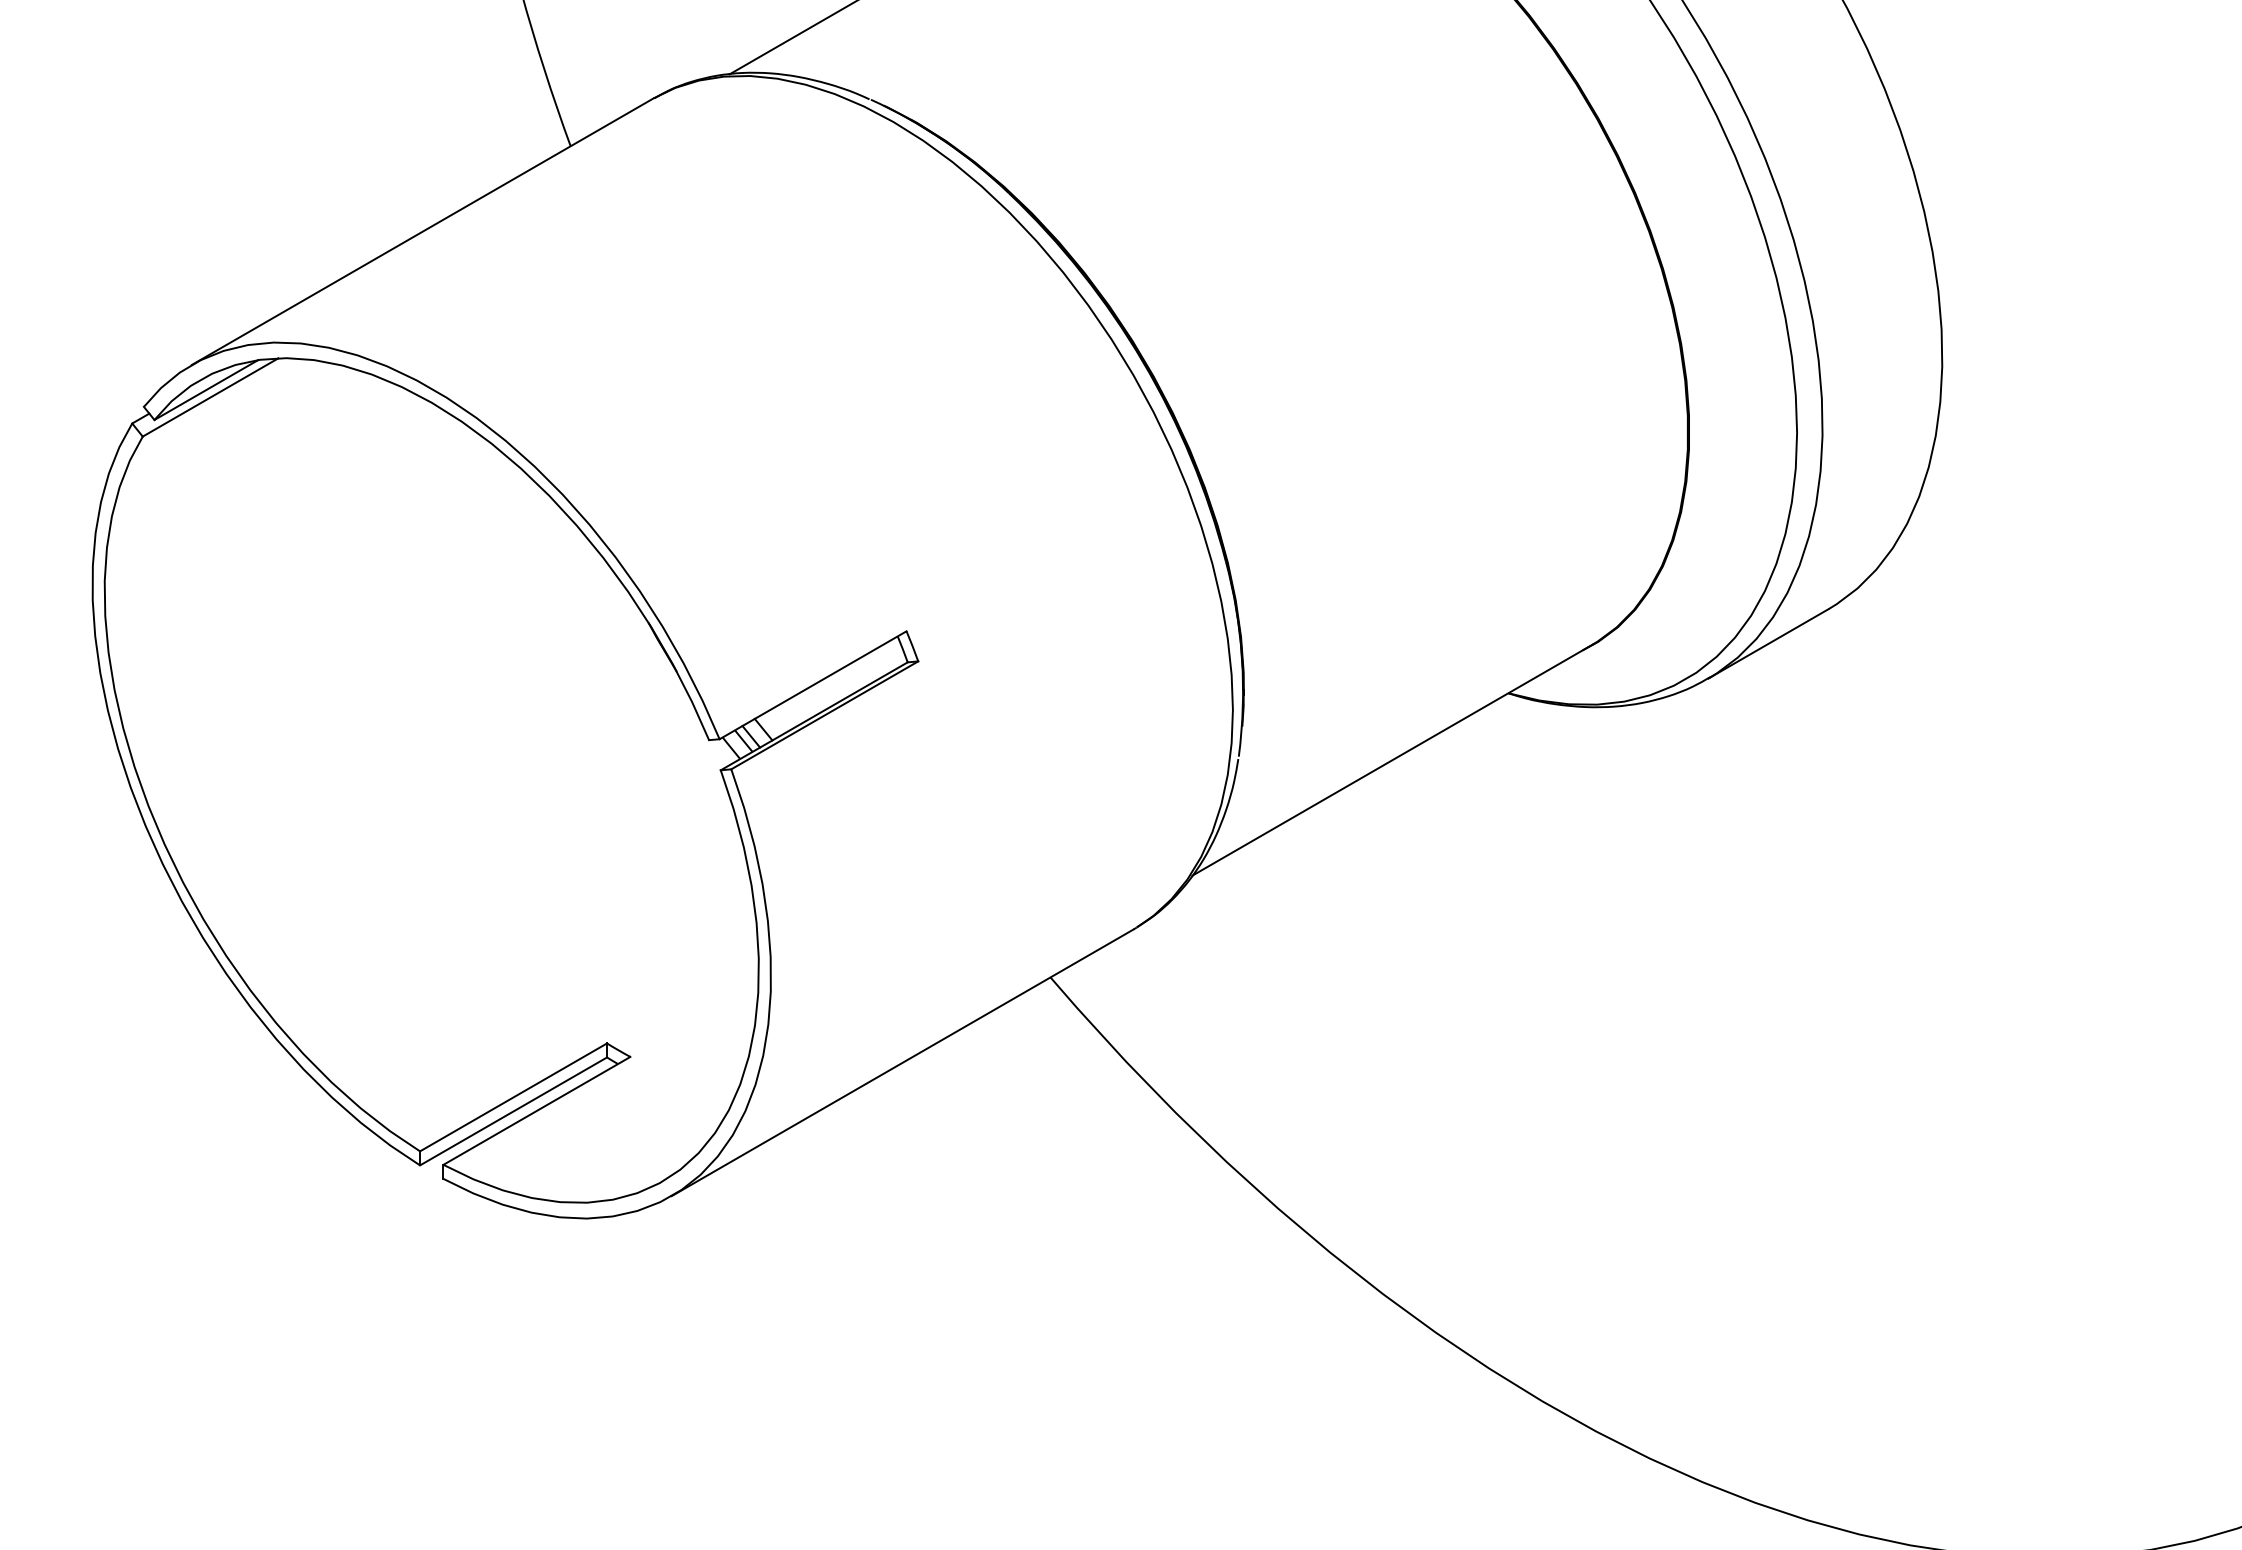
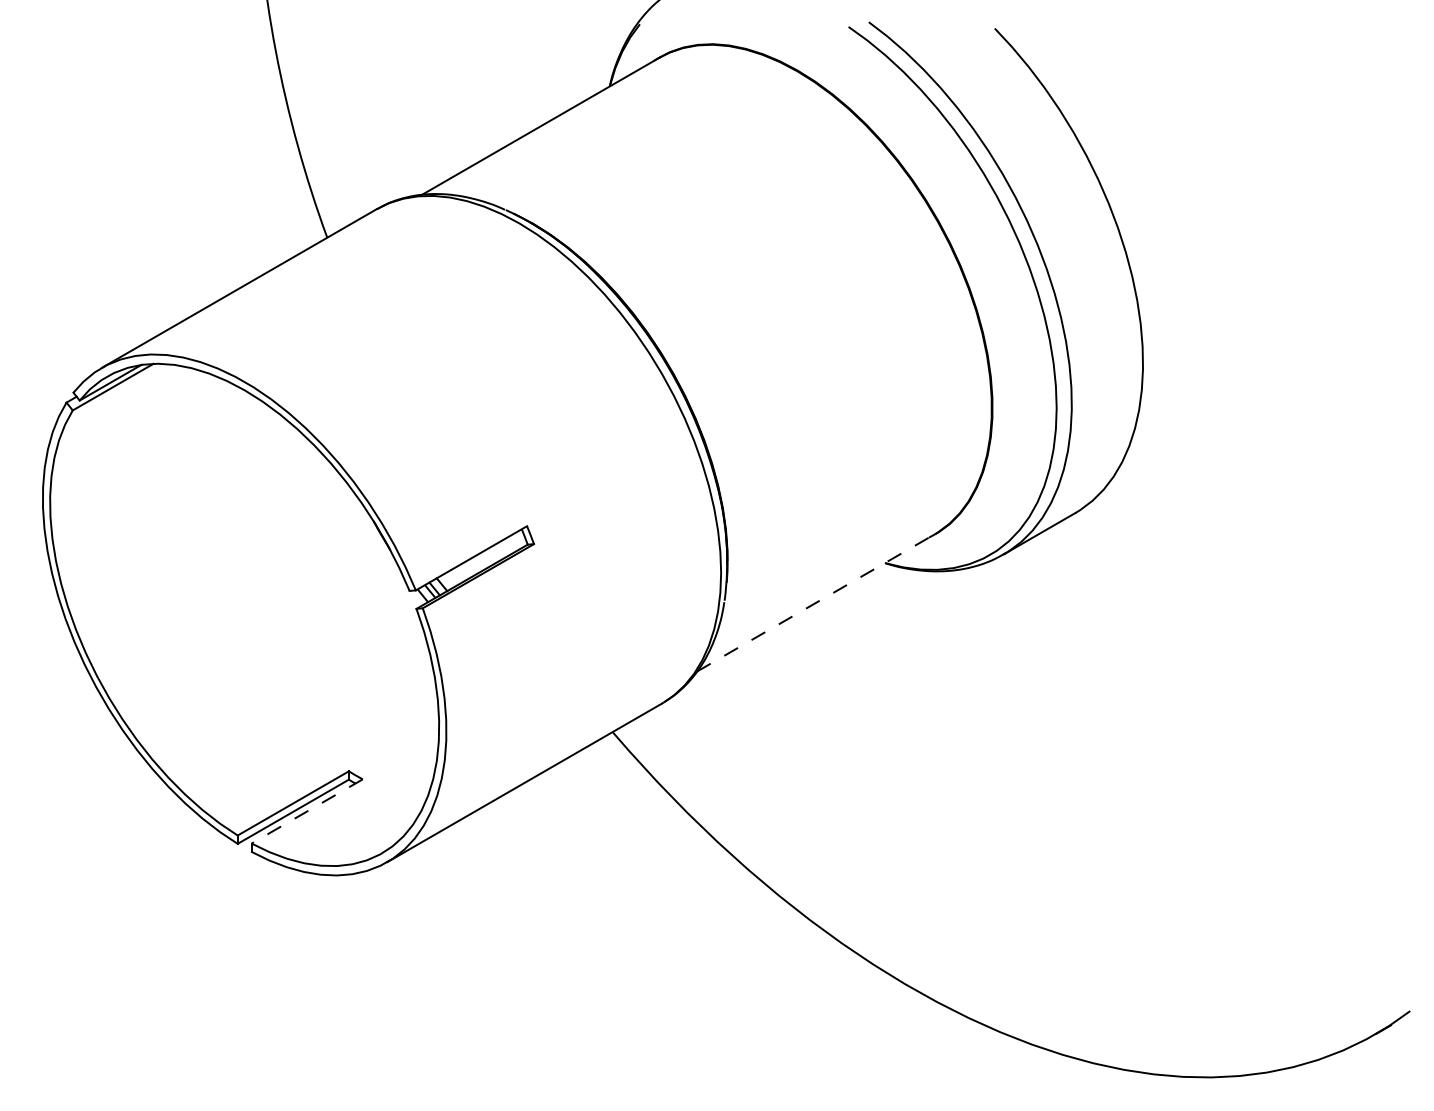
line: (1393, 759) -> (816, 602), solid -> dashed
line: (535, 1110) -> (306, 811), solid -> dashed

